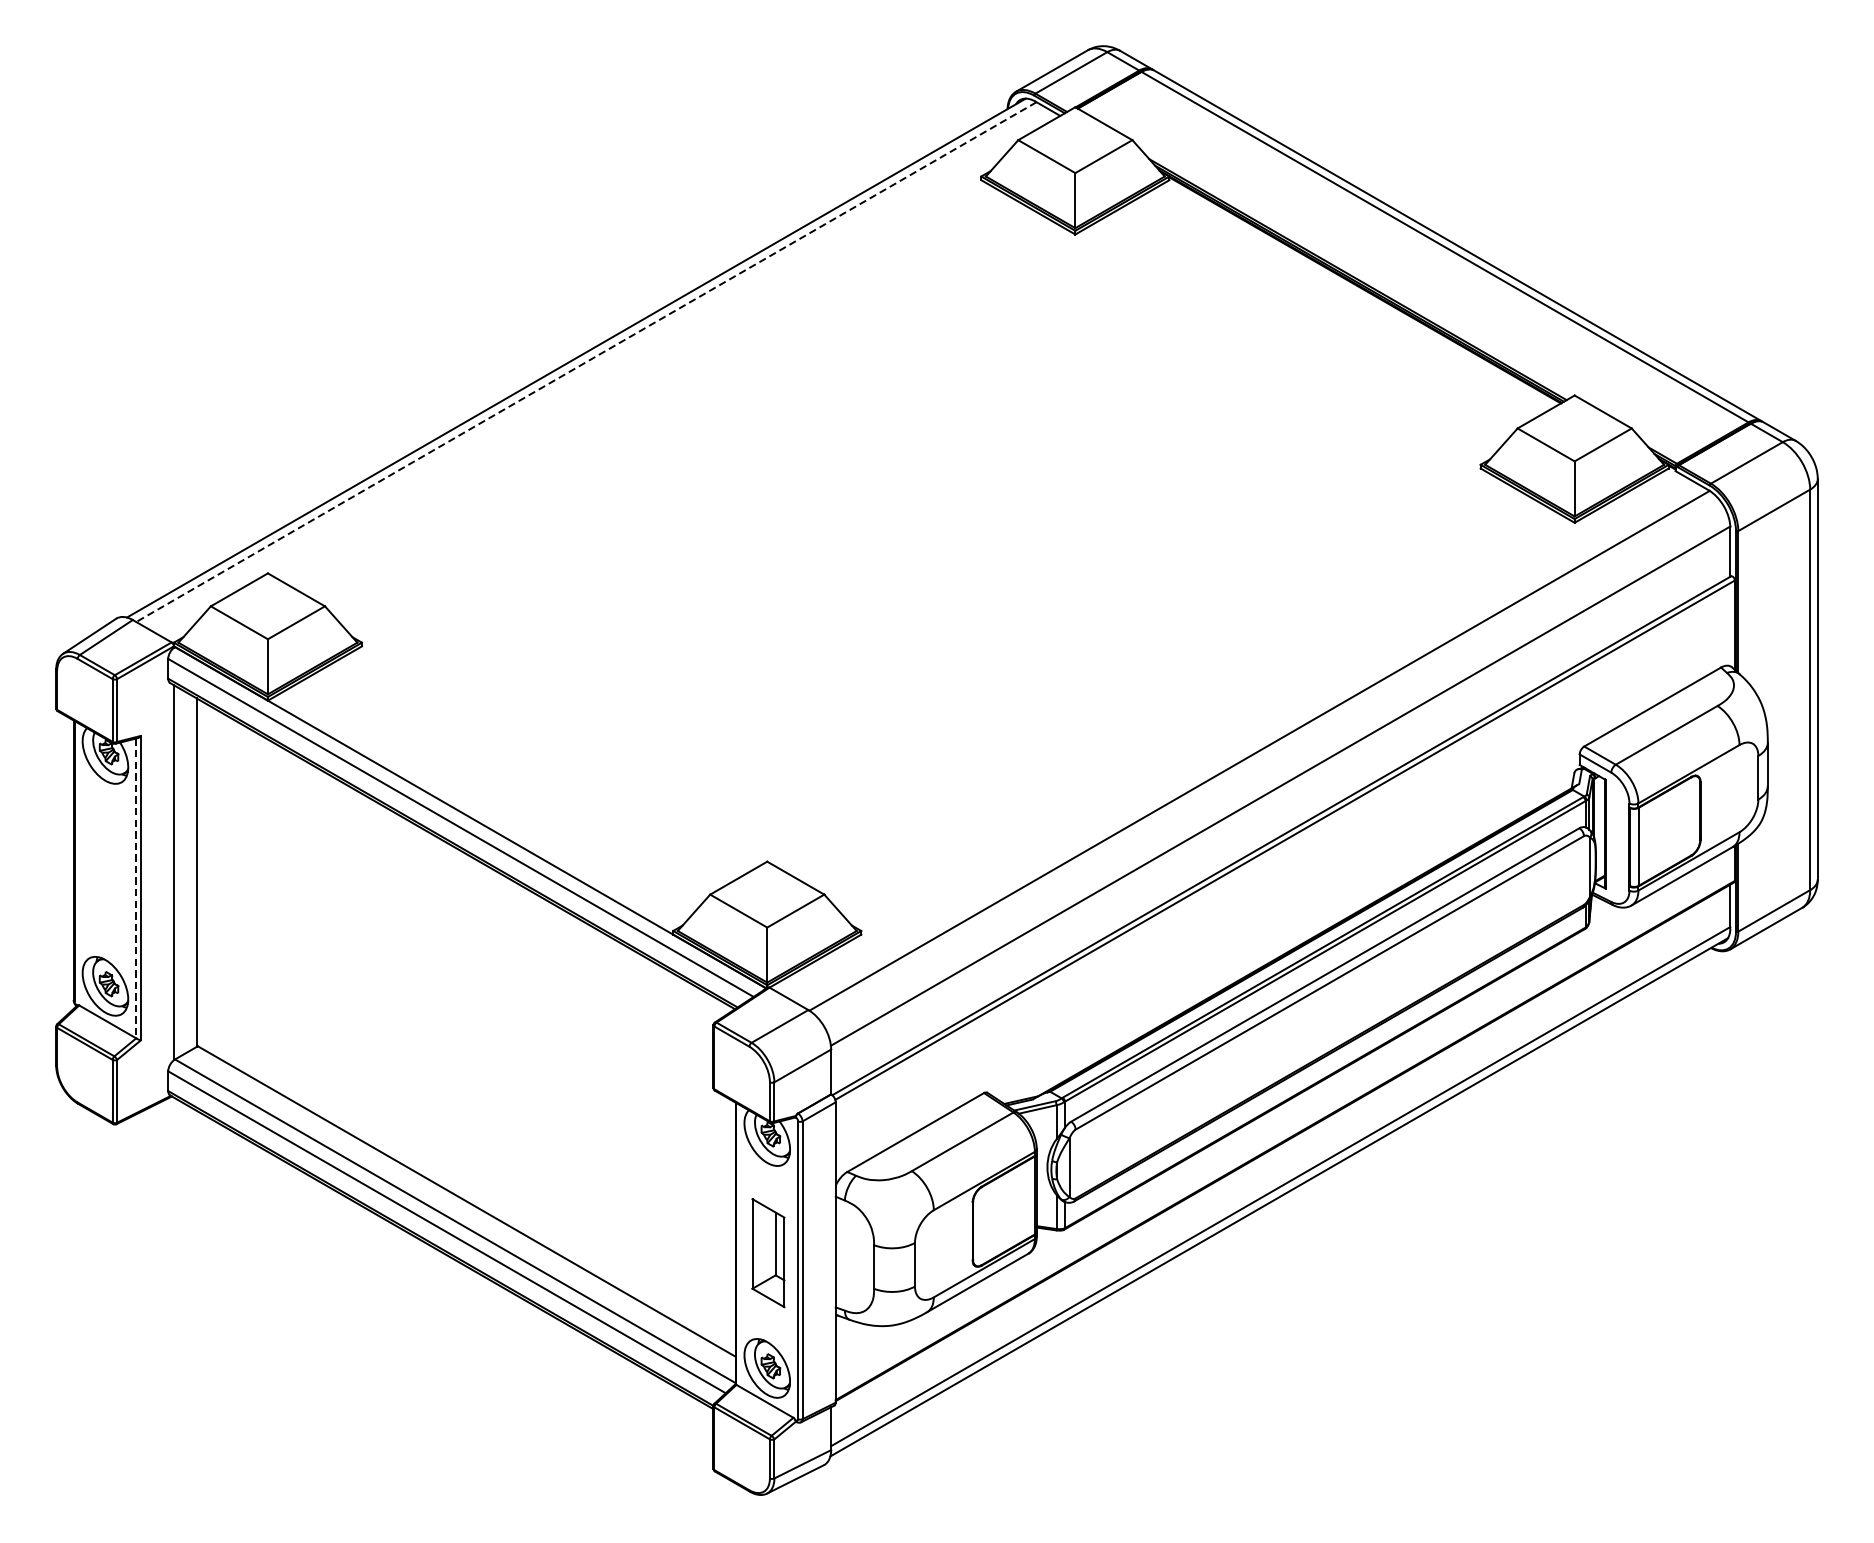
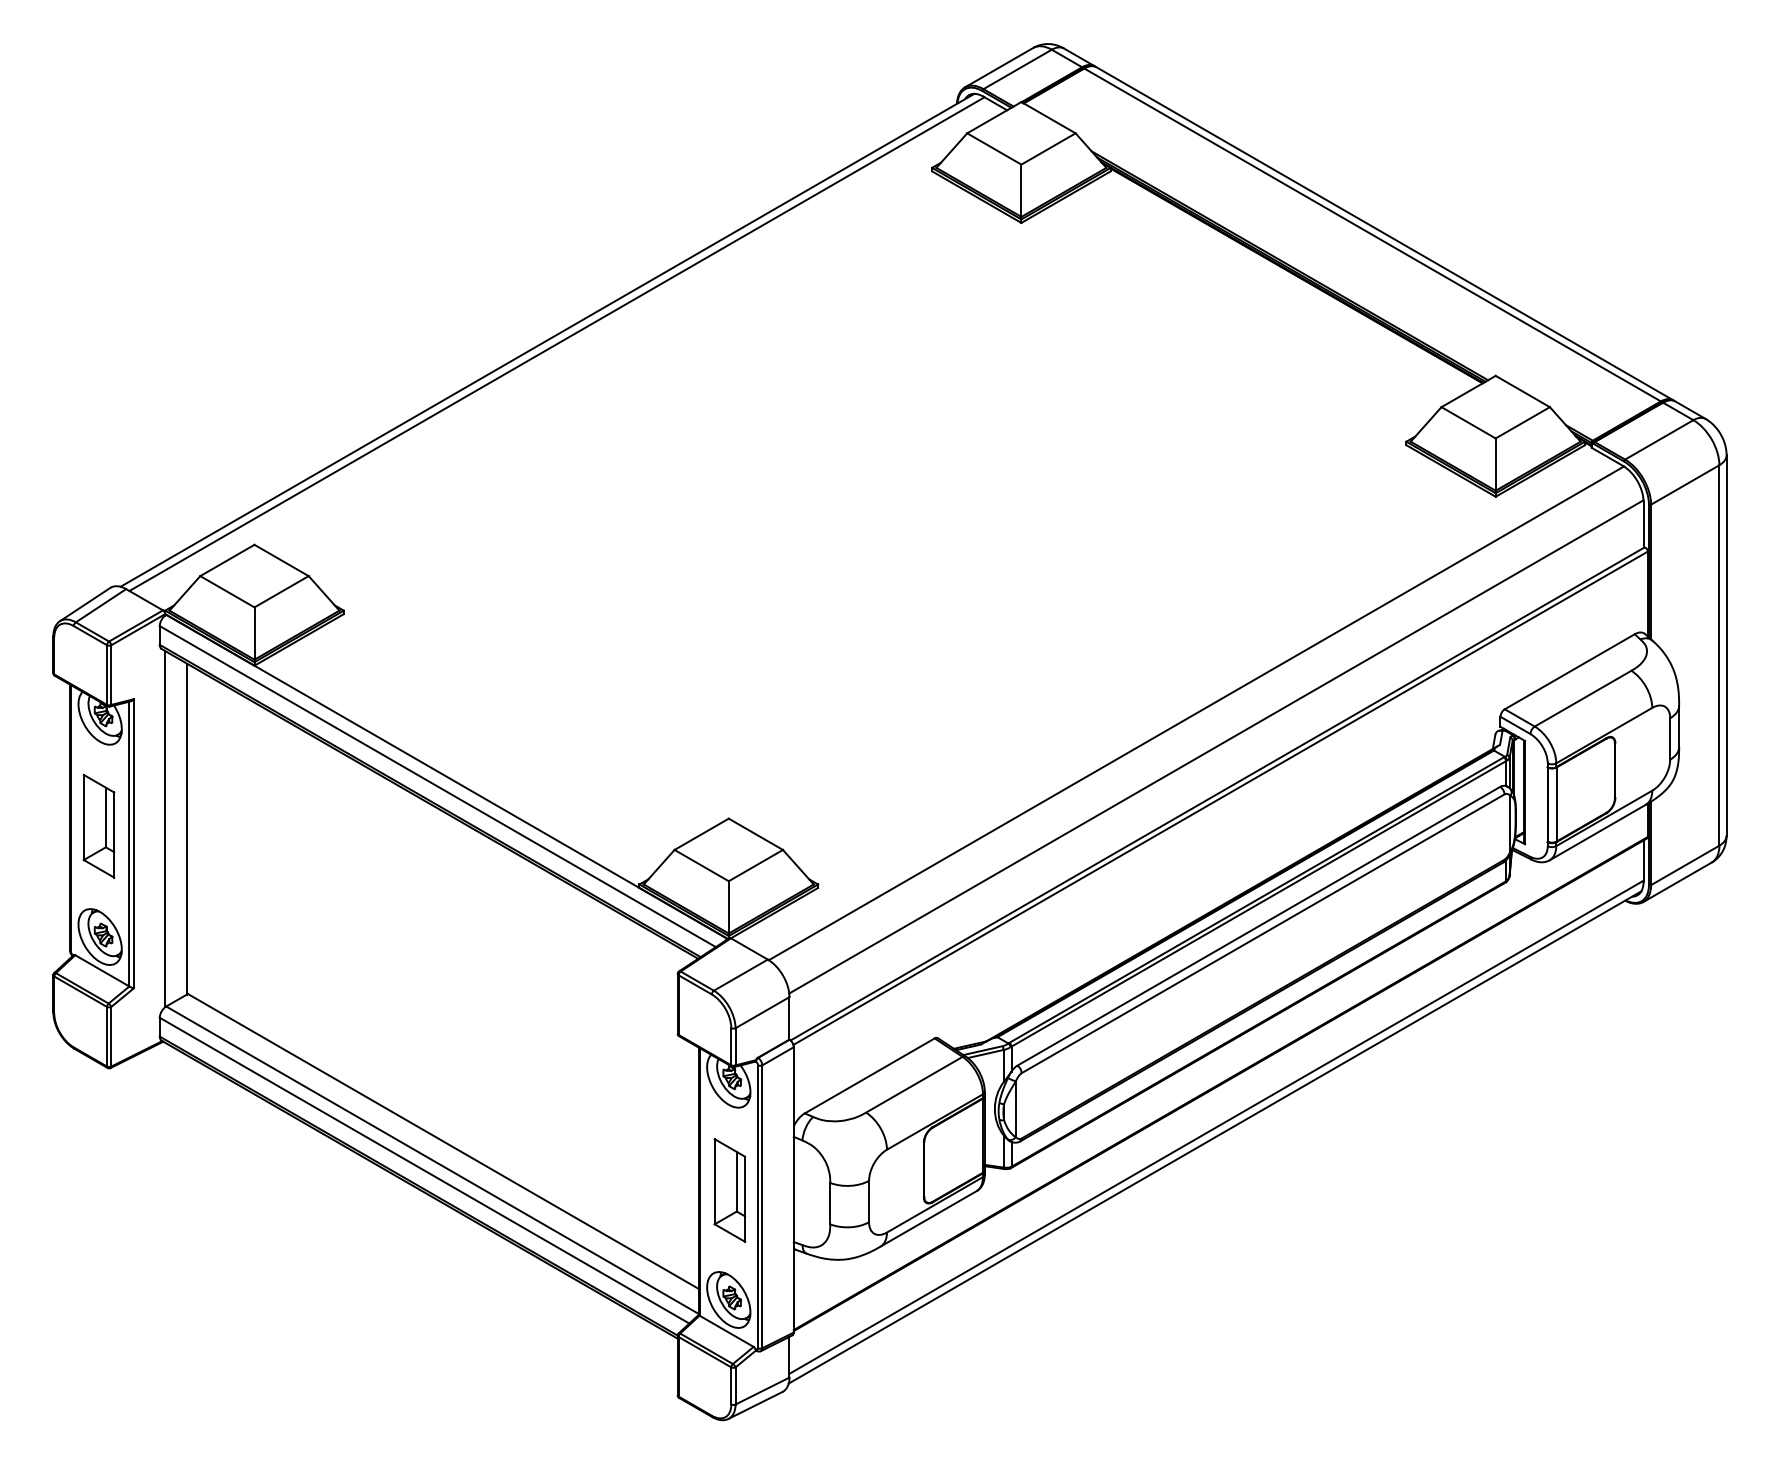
line: (586, 362) -> (557, 344), dashed -> solid
part: (103, 868) -> (98, 825), added
line: (136, 888) -> (129, 844), dashed -> solid

